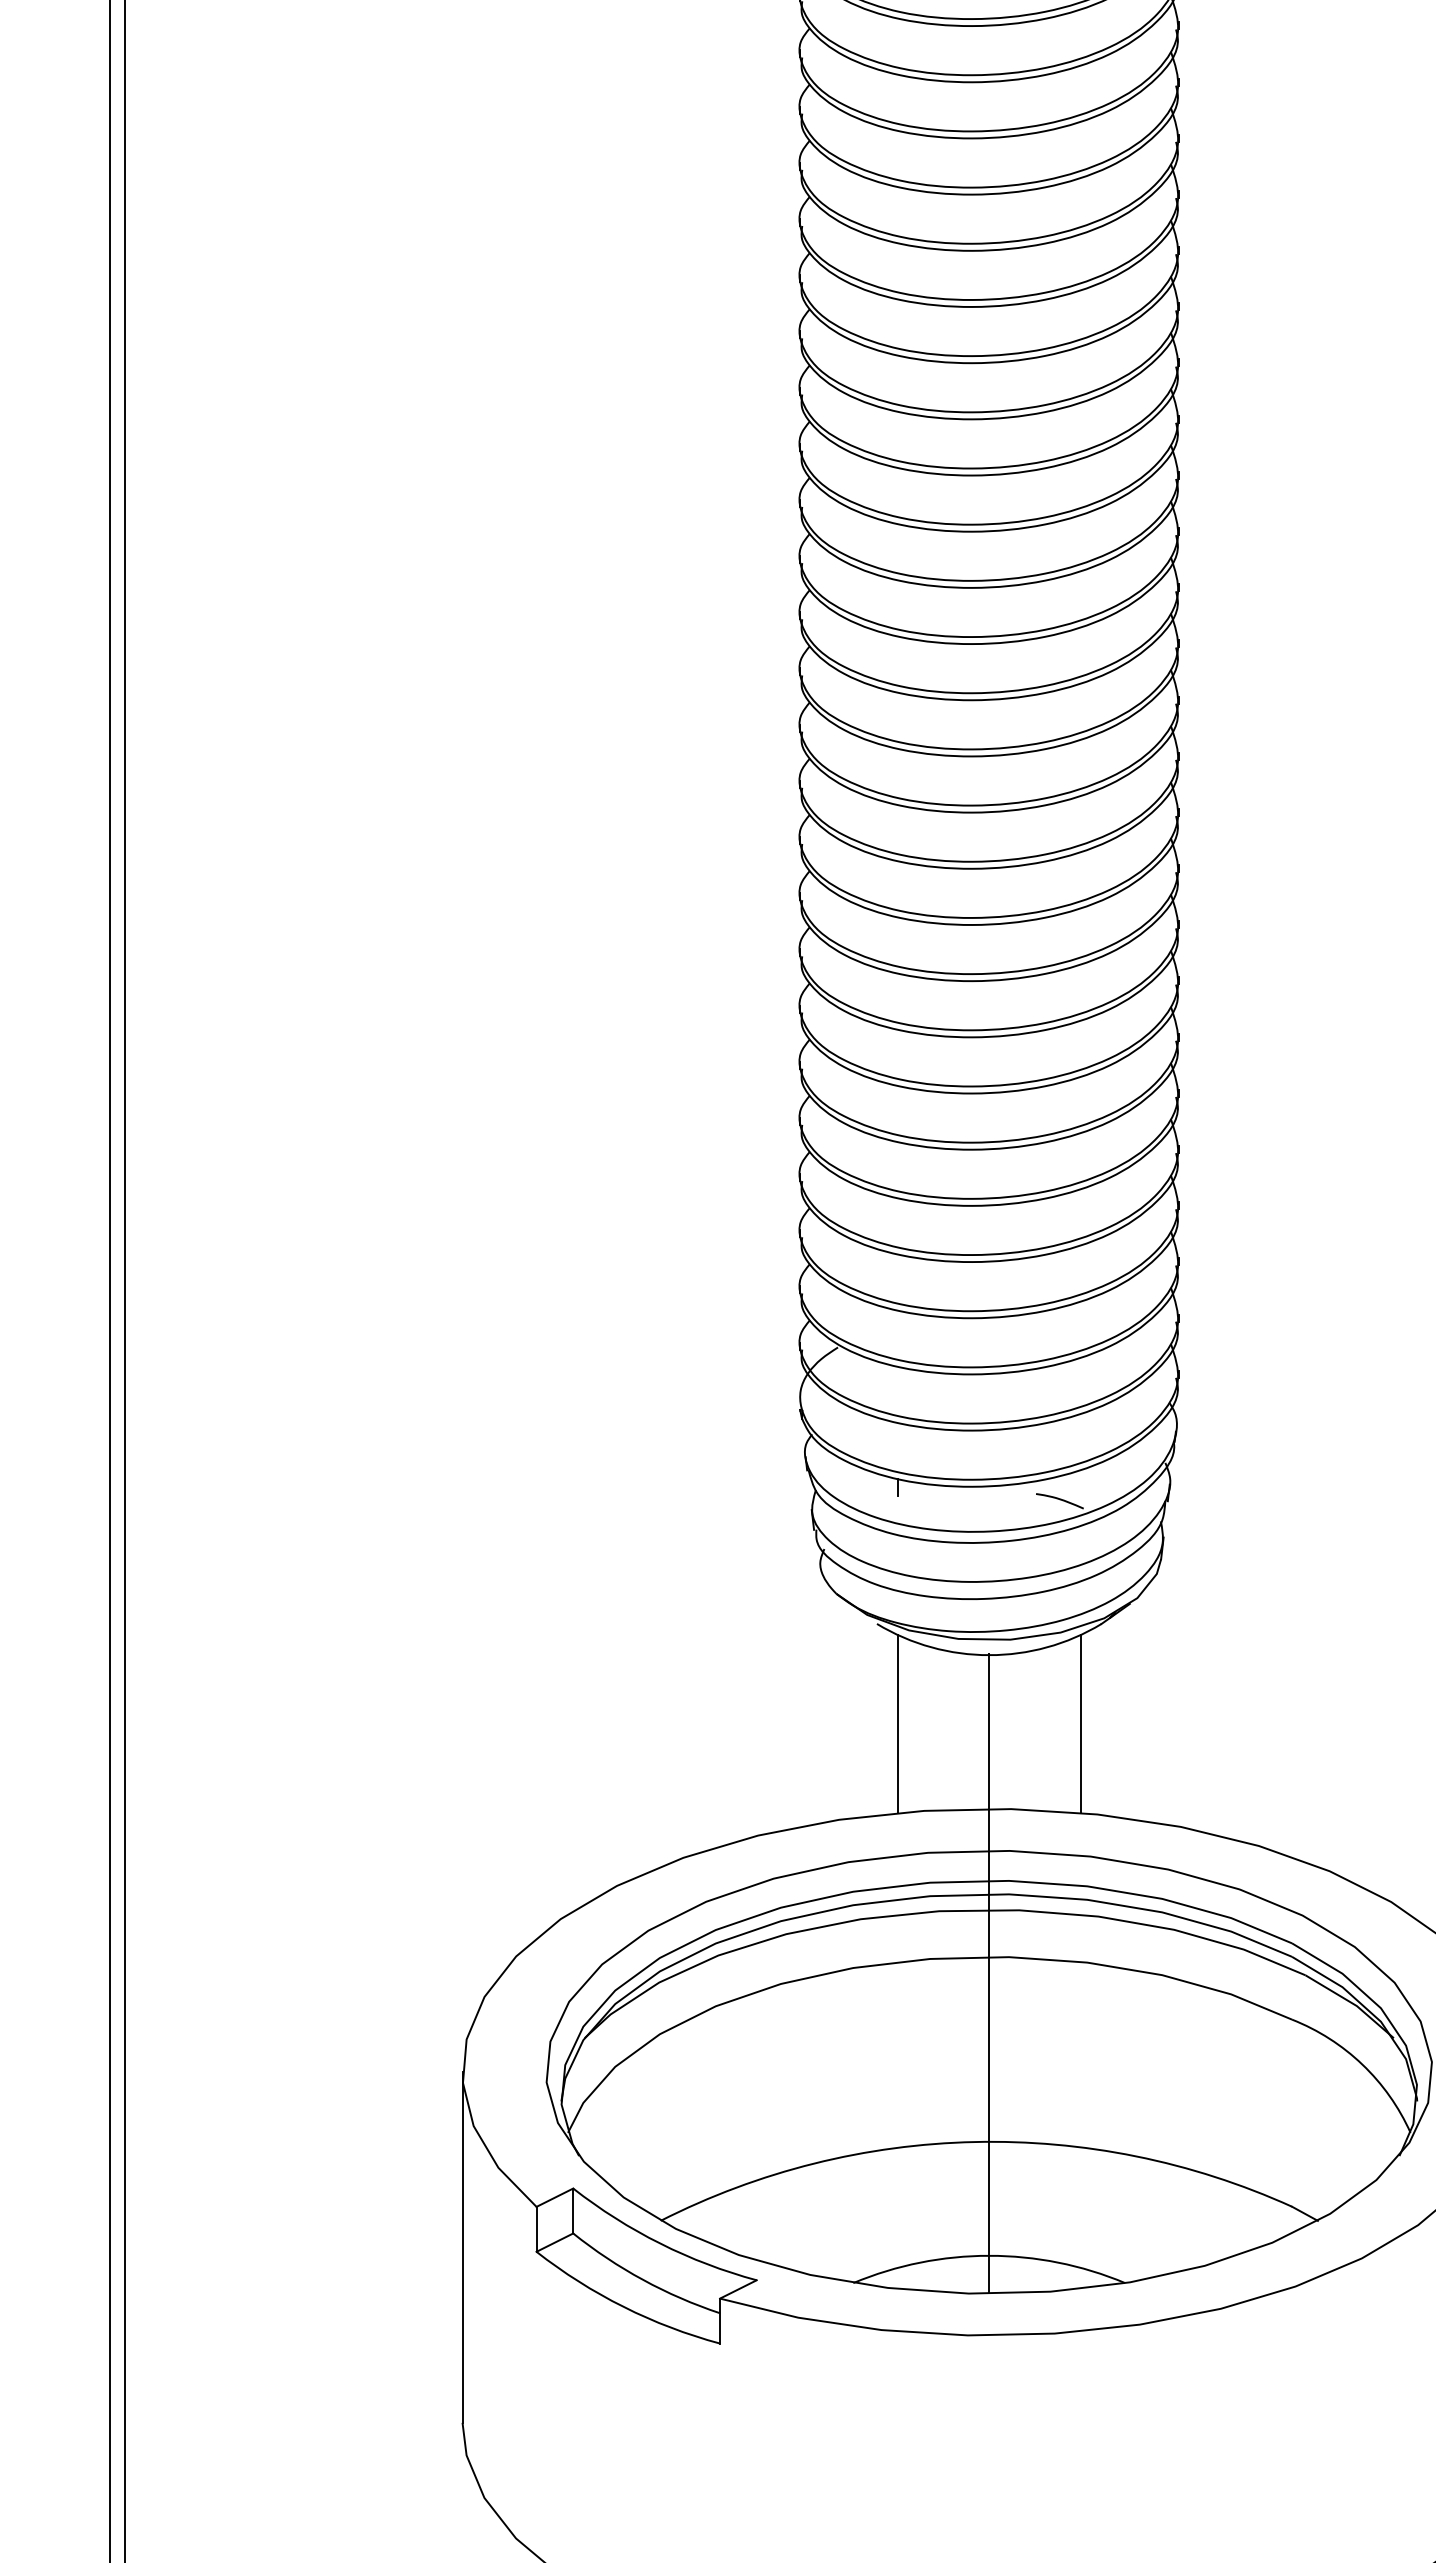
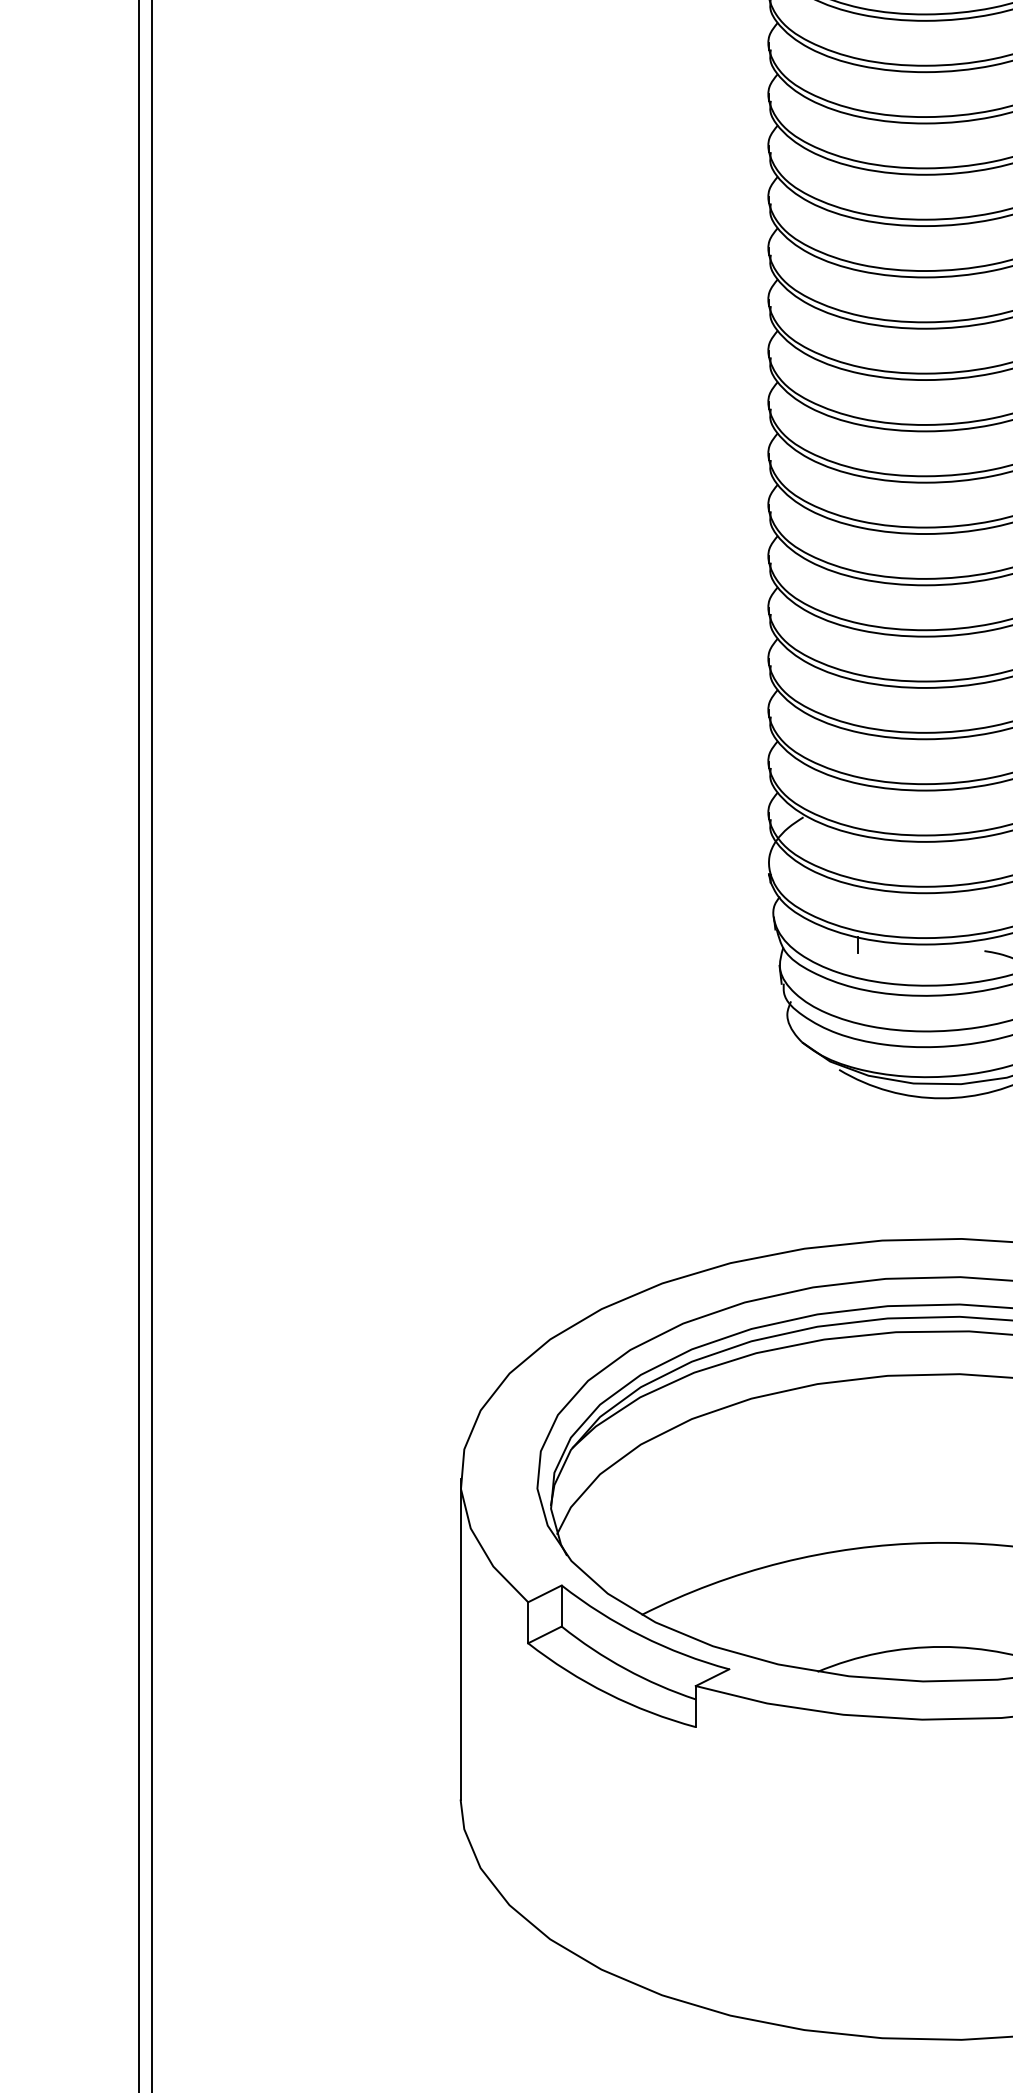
line: (897, 1723) -> (857, 1160), removed
line: (989, 1973) -> (941, 1389), removed

